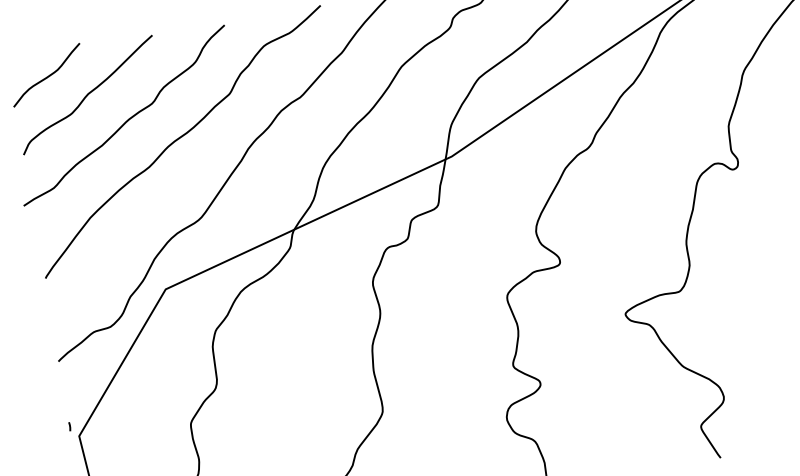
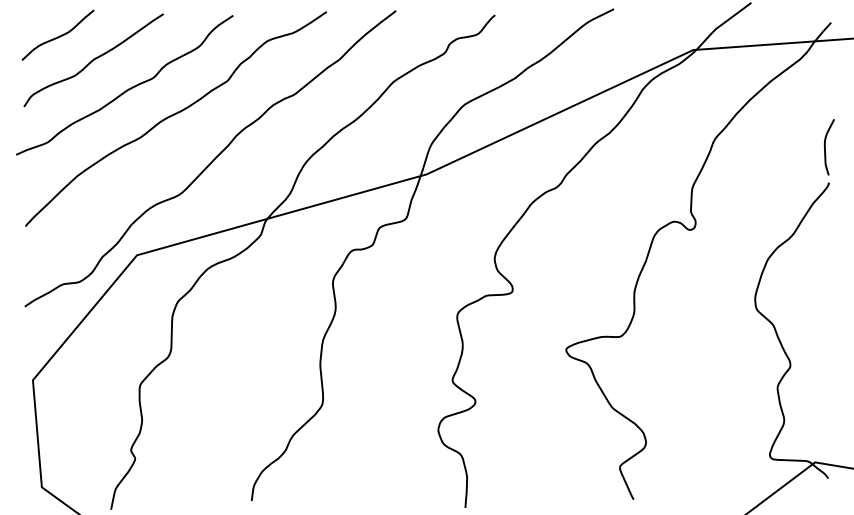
line: (69, 426) -> (25, 369), removed

